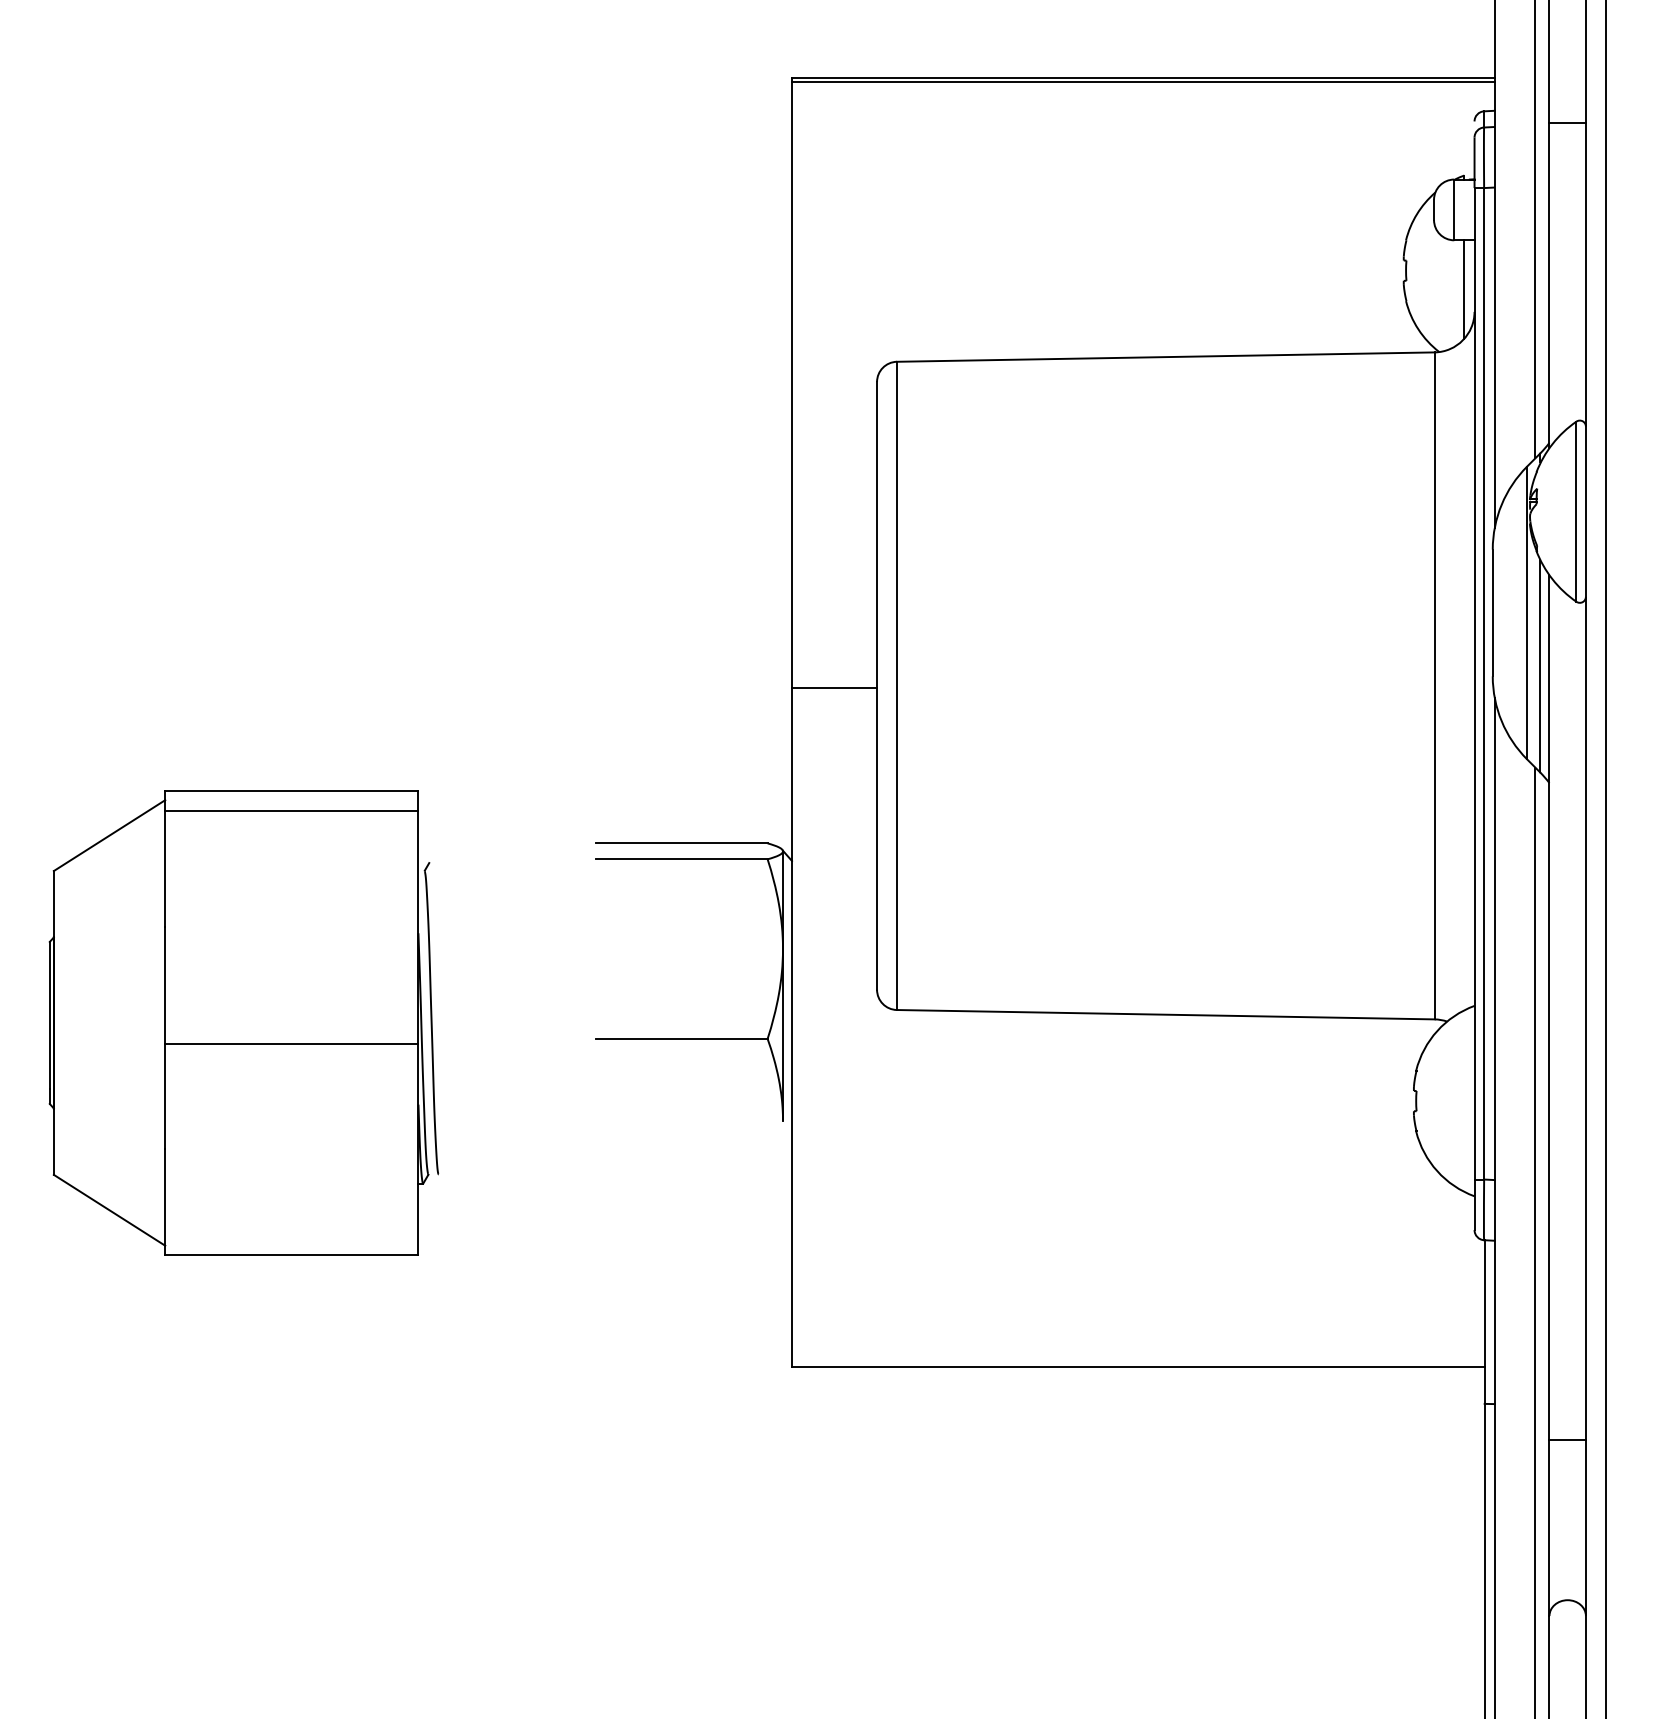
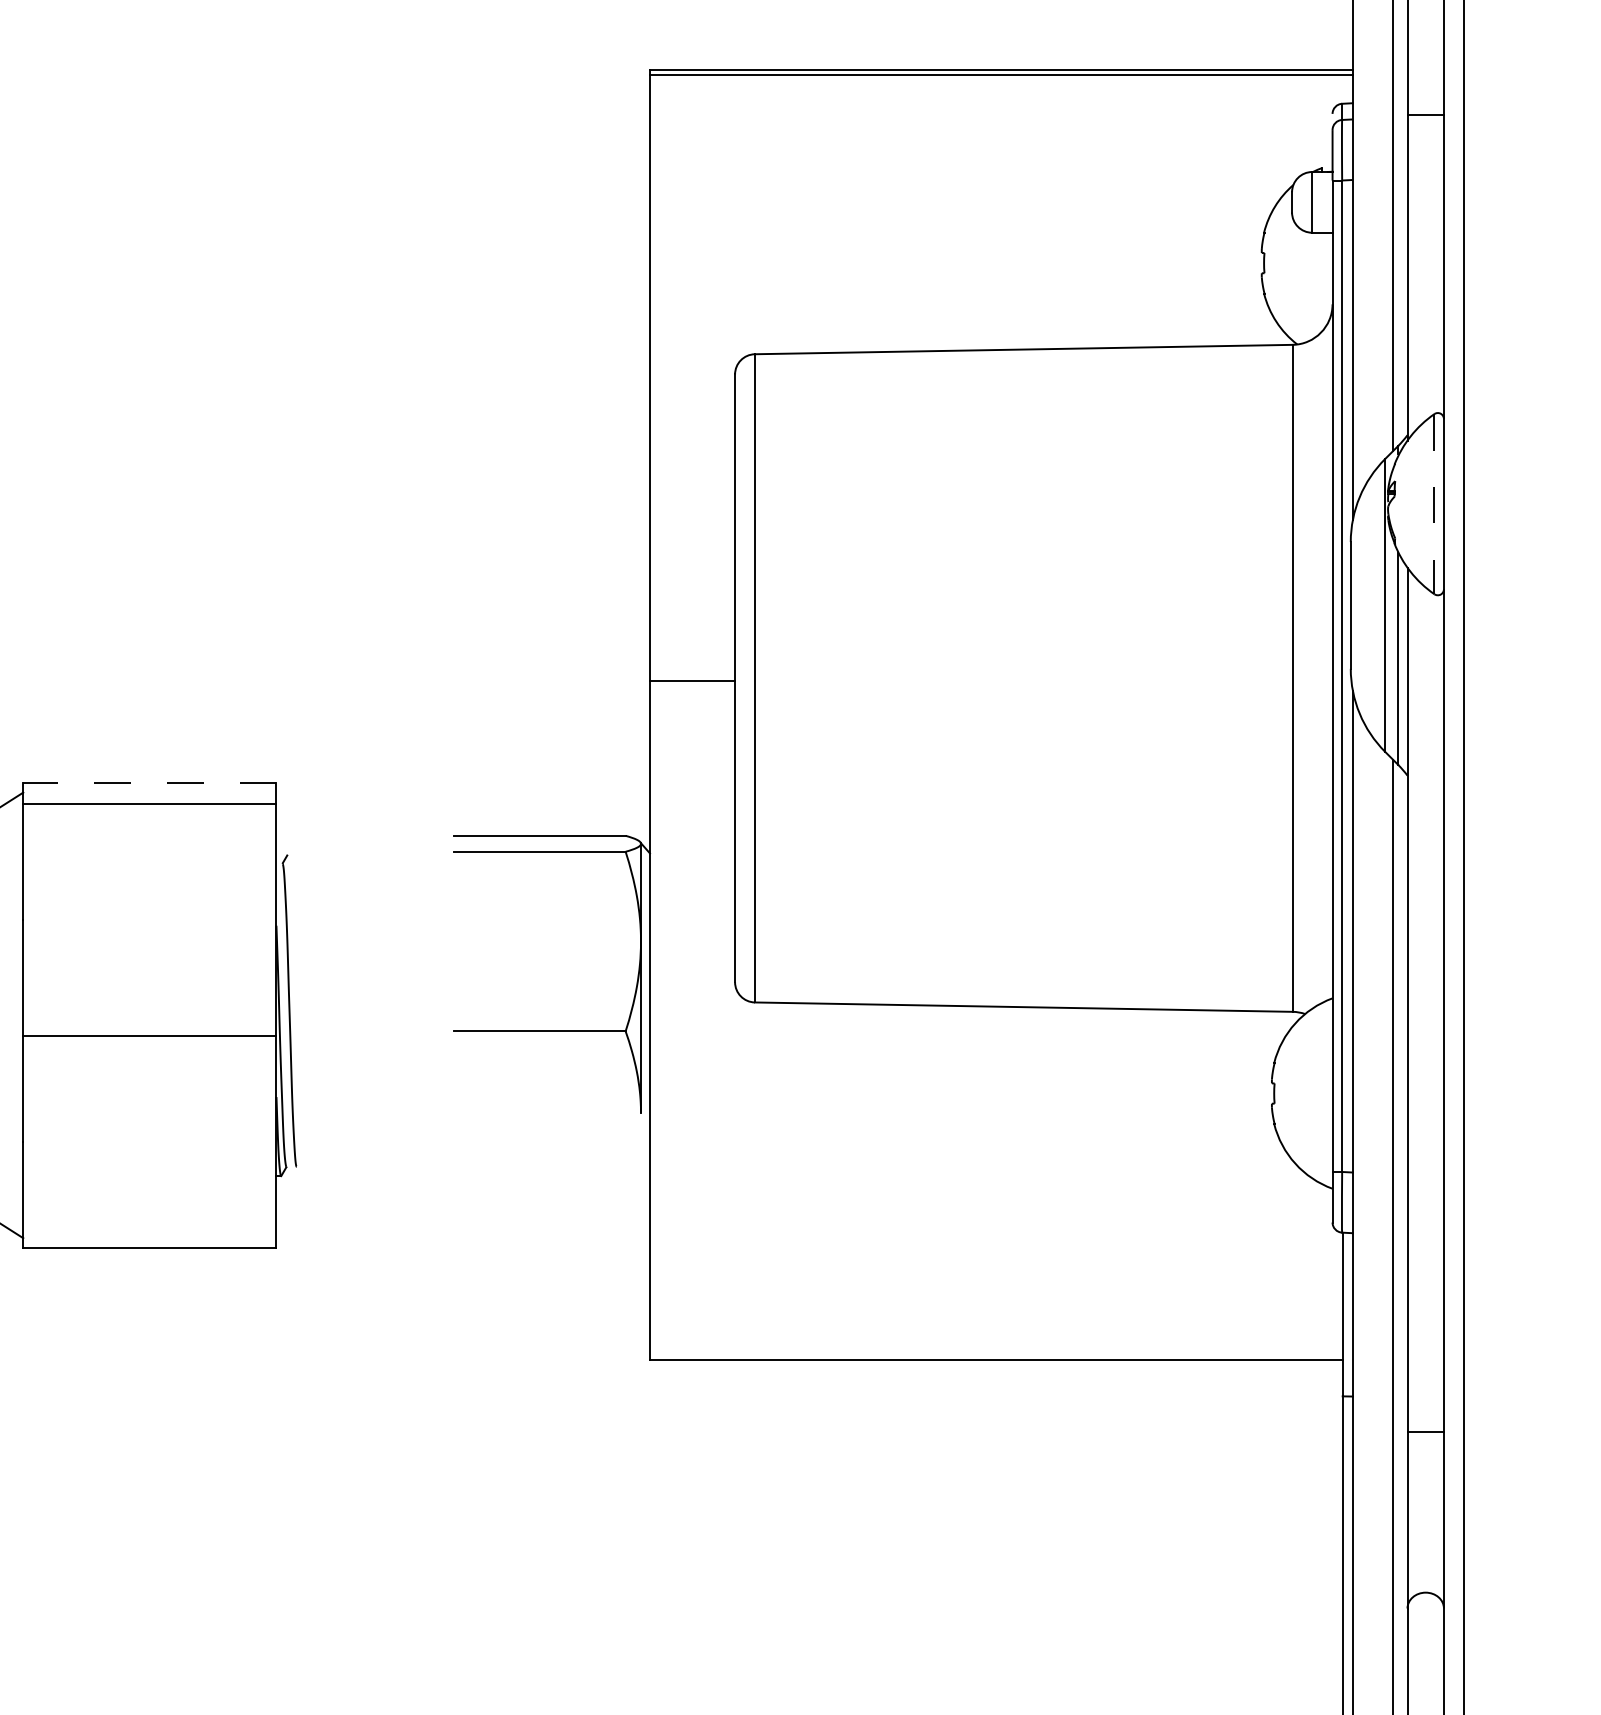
line: (1464, 289) -> (1322, 281), removed
line: (1576, 512) -> (1434, 504), solid -> dashed
line: (291, 790) -> (149, 782), solid -> dashed

